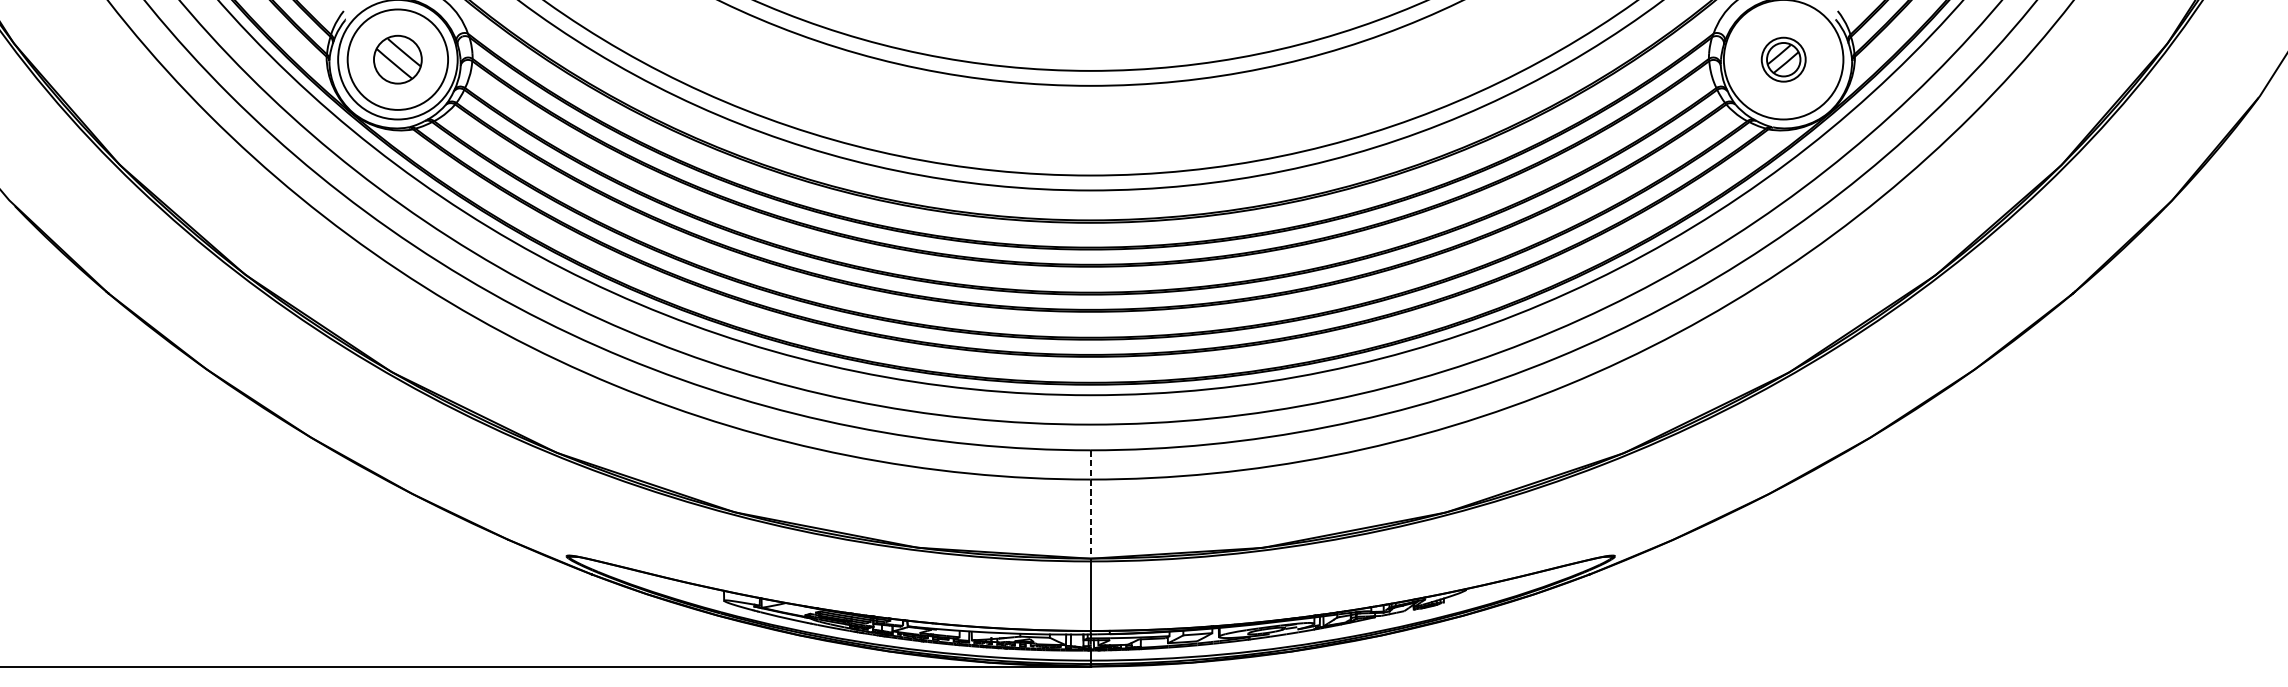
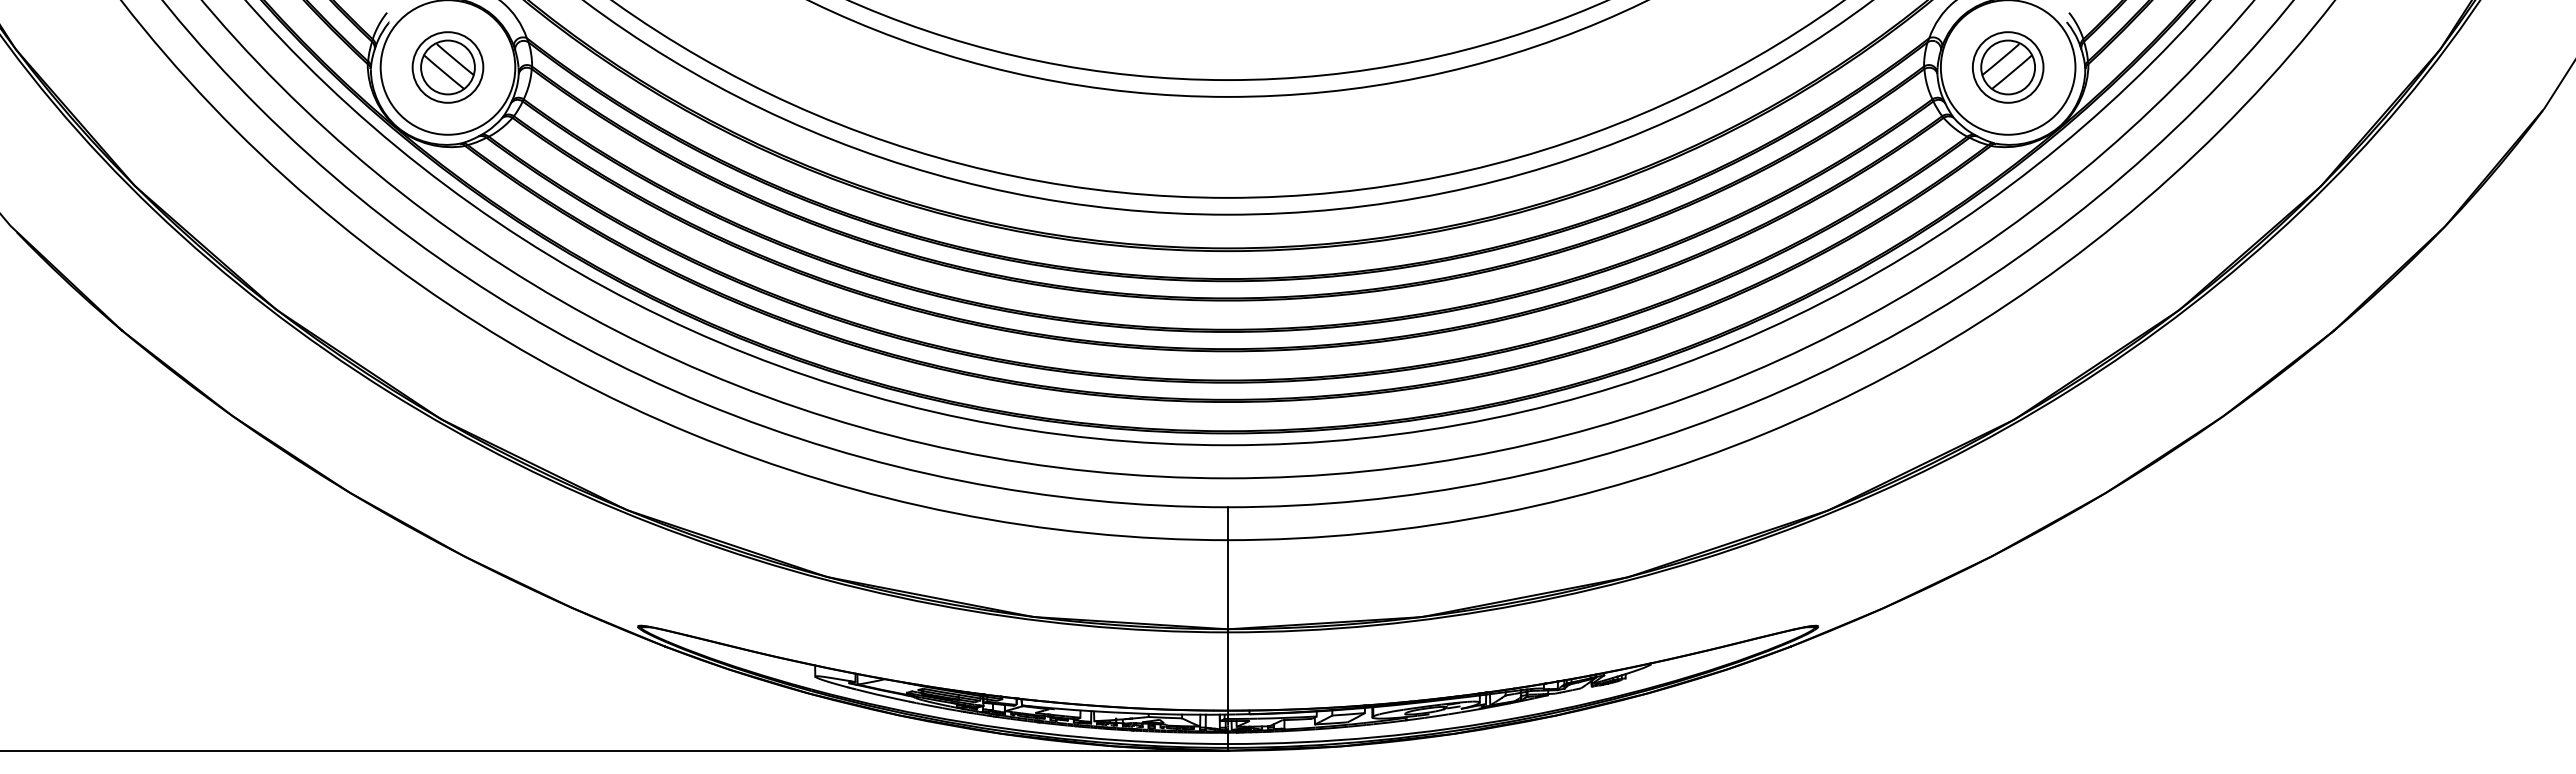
circle: (397, 59) -> (447, 67), size x0.62
part: (1783, 59) -> (2008, 67), size x1.43
line: (1091, 505) -> (1228, 569), dashed -> solid

